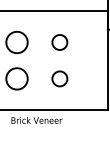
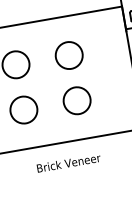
circle: (59, 42) -> (68, 55), size x1.43
circle: (59, 78) -> (76, 100), size x1.43
text: (36, 120) -> (68, 163), moved

